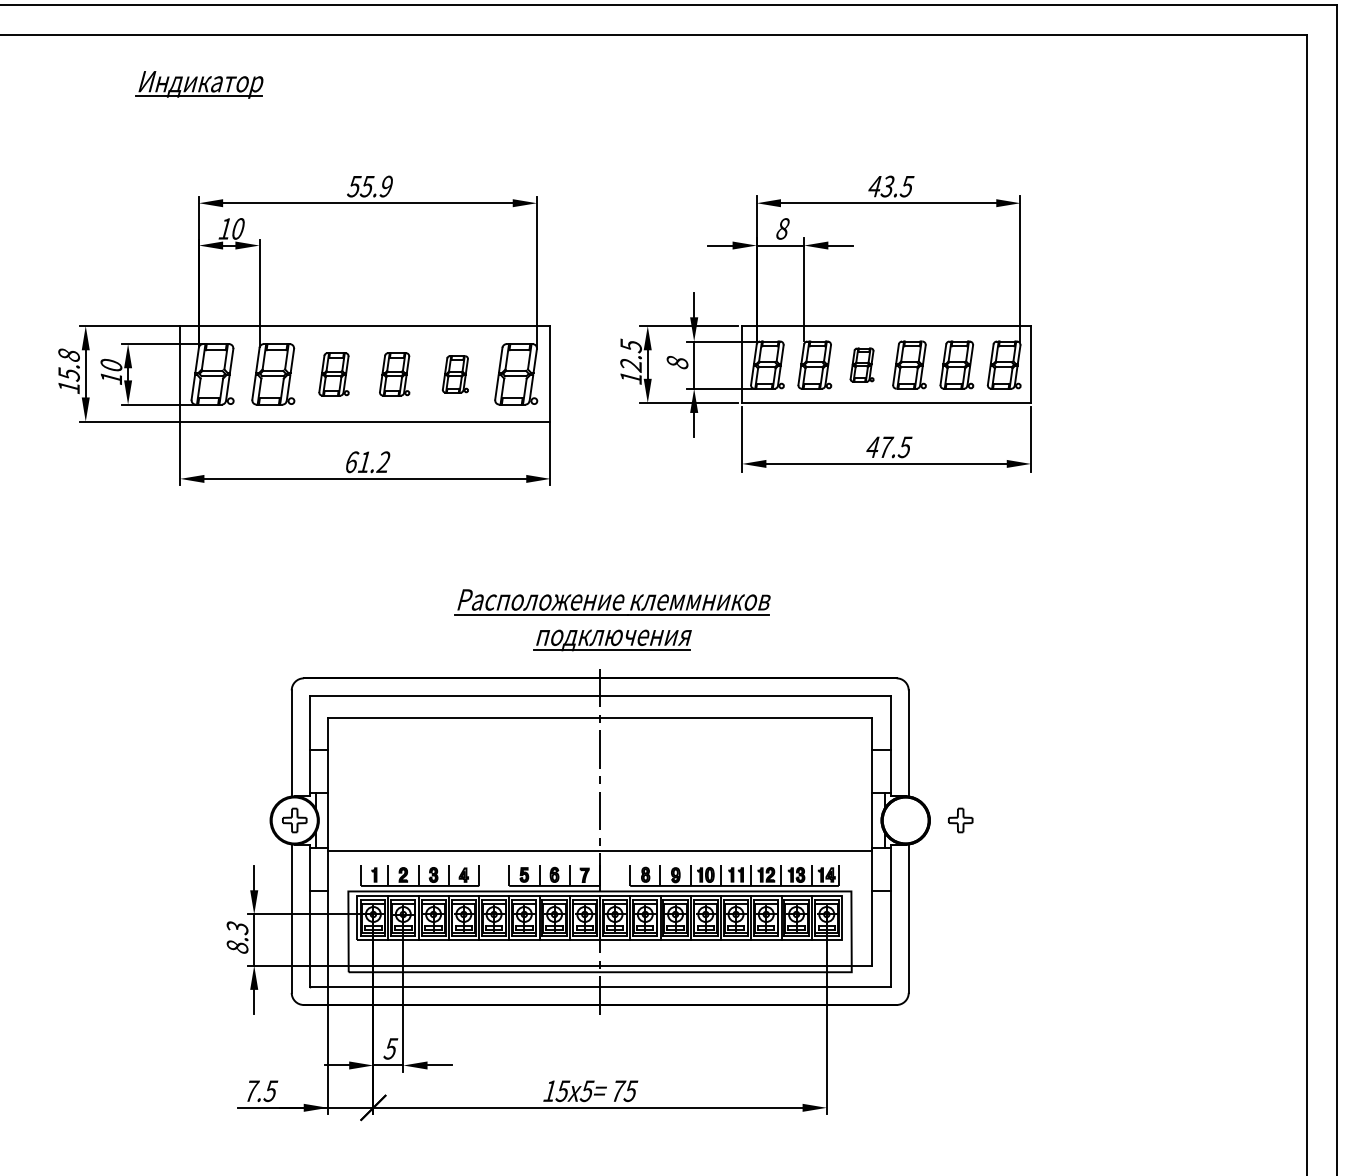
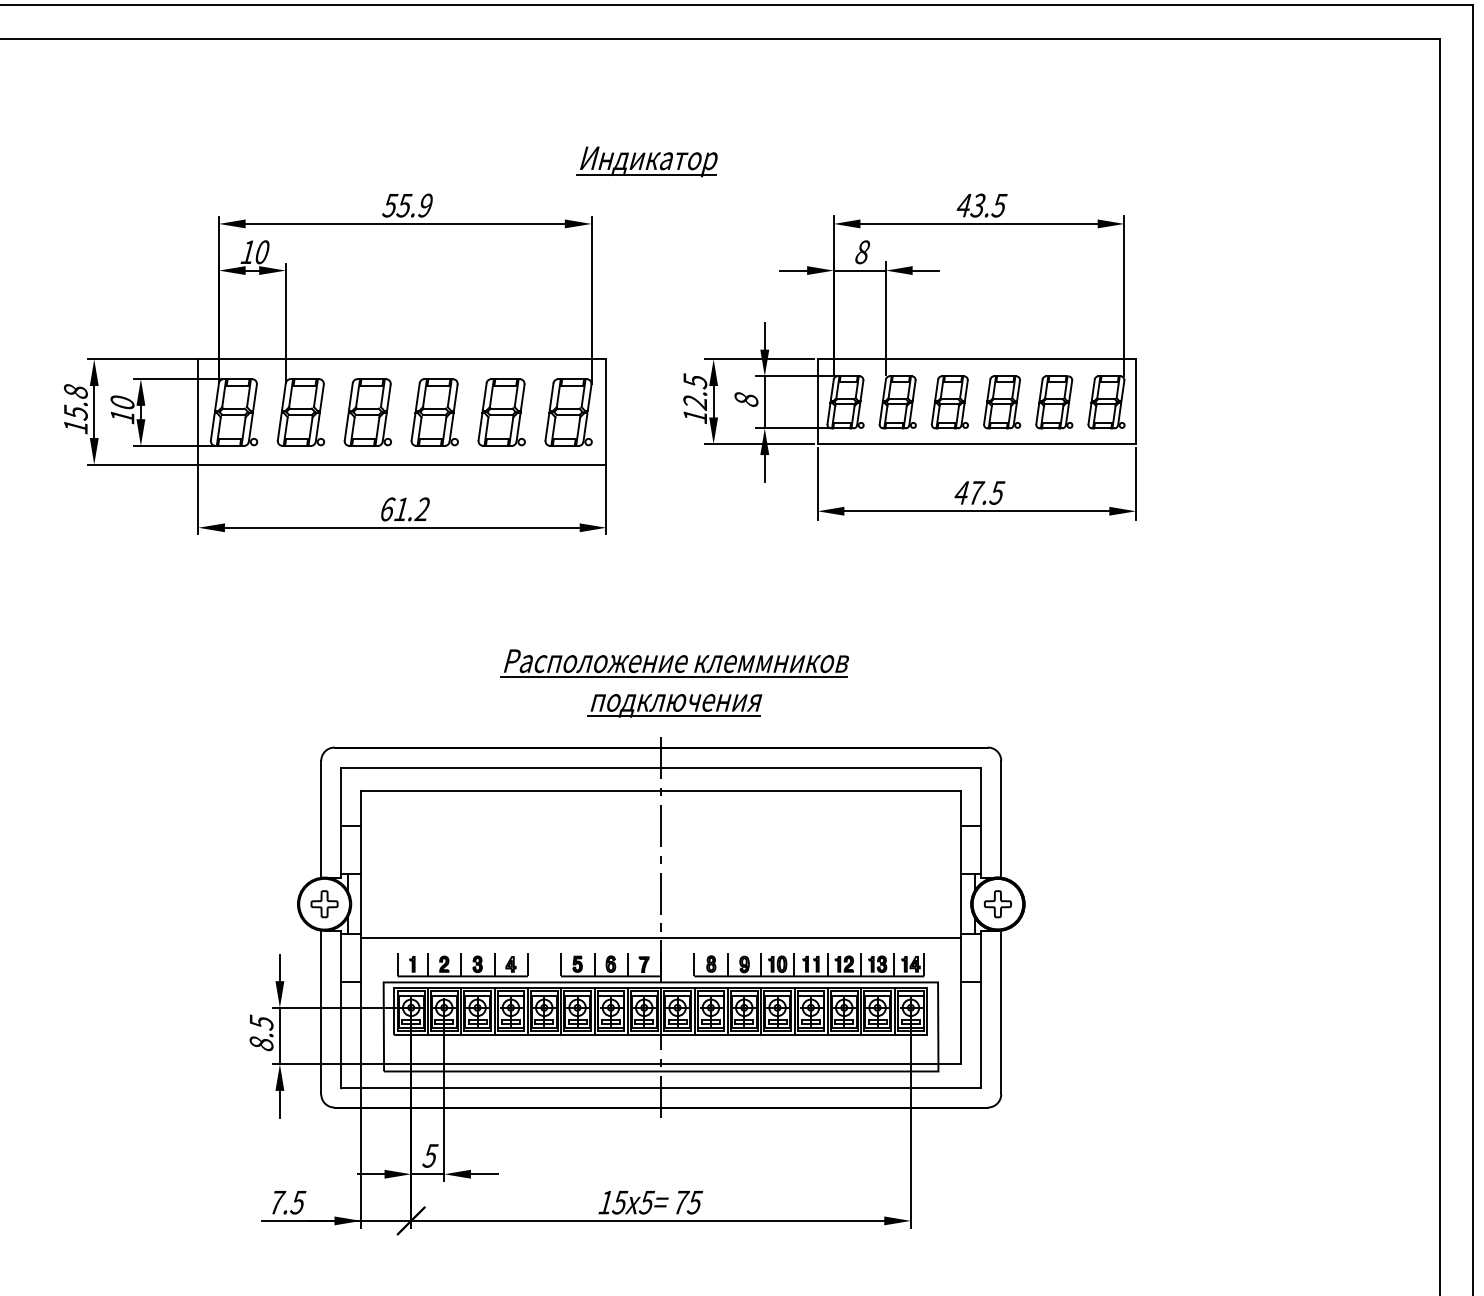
part: (199, 84) -> (647, 161), moved
part: (861, 364) -> (949, 401), size x1.43
part: (333, 374) -> (367, 412), size x1.43
part: (394, 374) -> (434, 412), size x1.43
part: (455, 374) -> (501, 412), size x1.67
part: (960, 820) -> (997, 904), moved
text: (236, 926) -> (260, 1021), 8.3 -> 8.5

